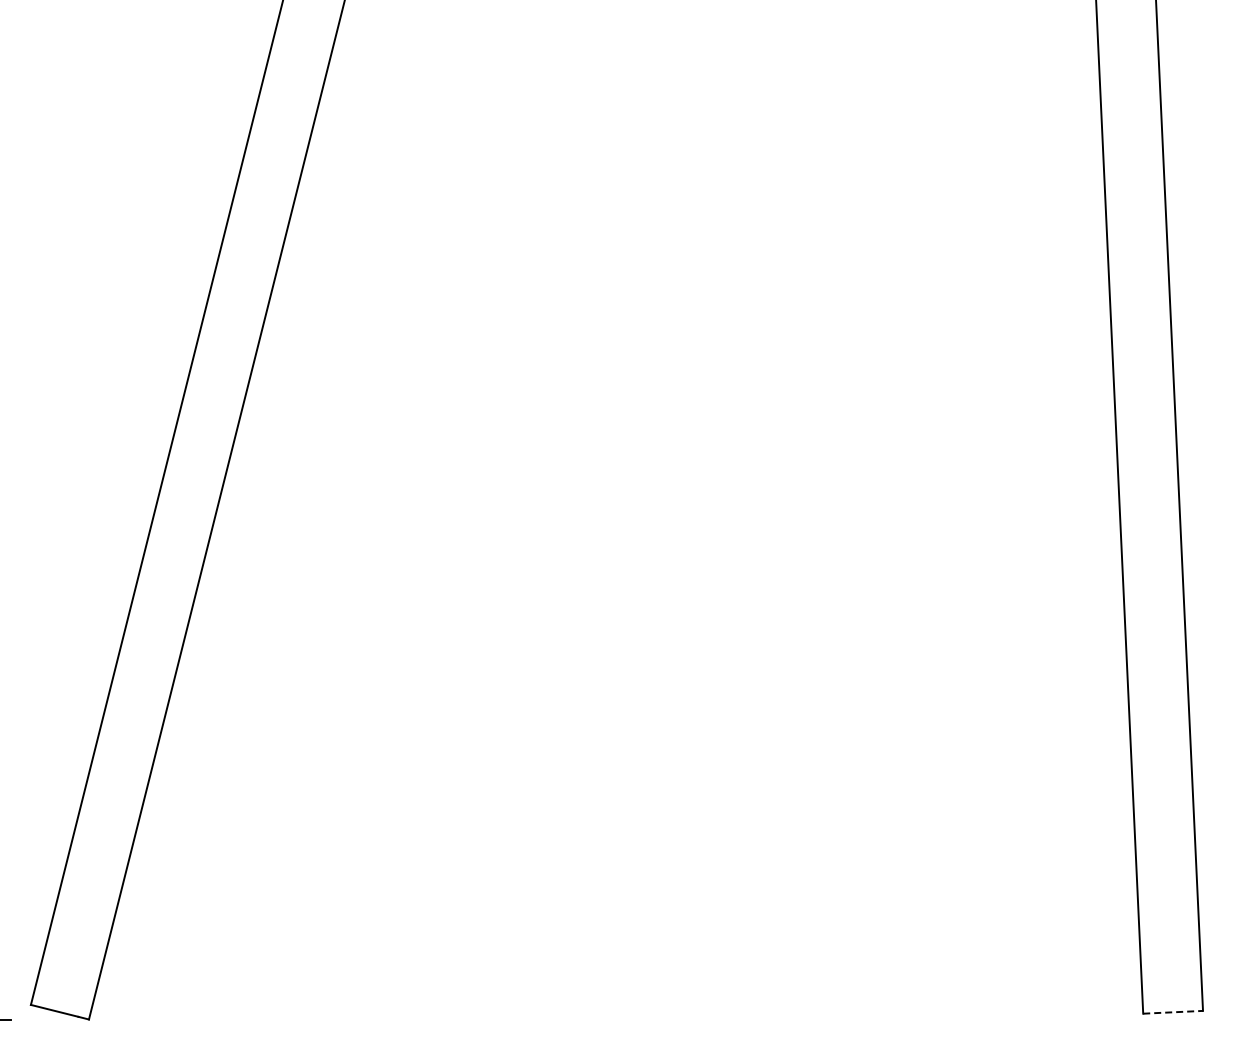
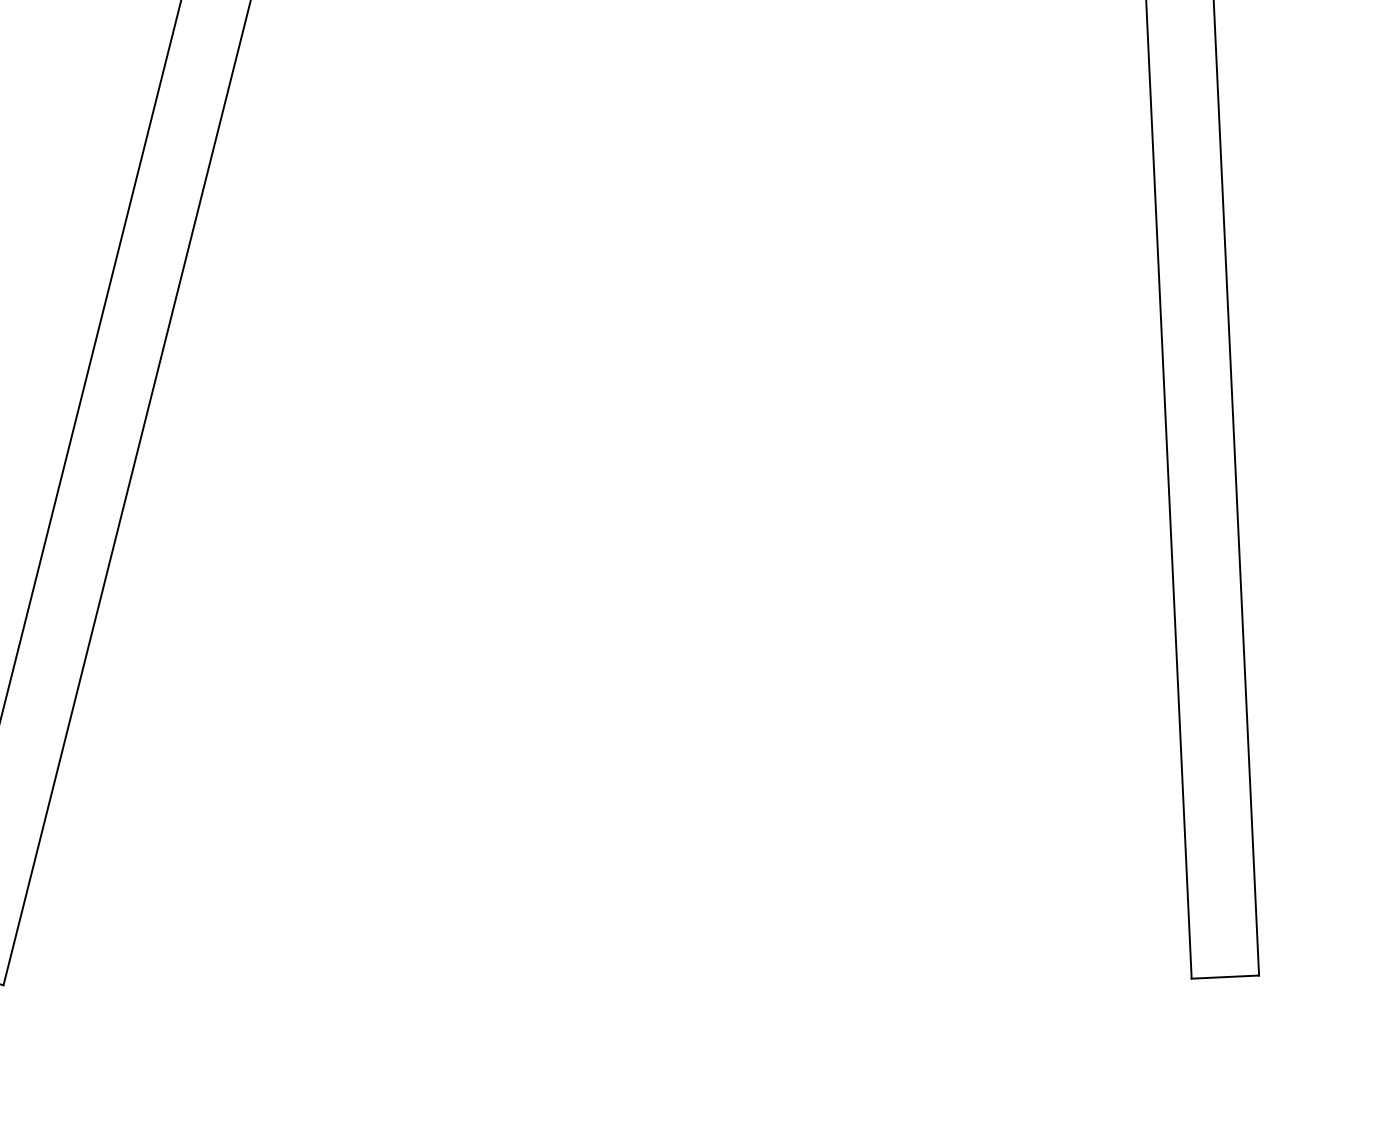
line: (1173, 1012) -> (1225, 977), dashed -> solid

